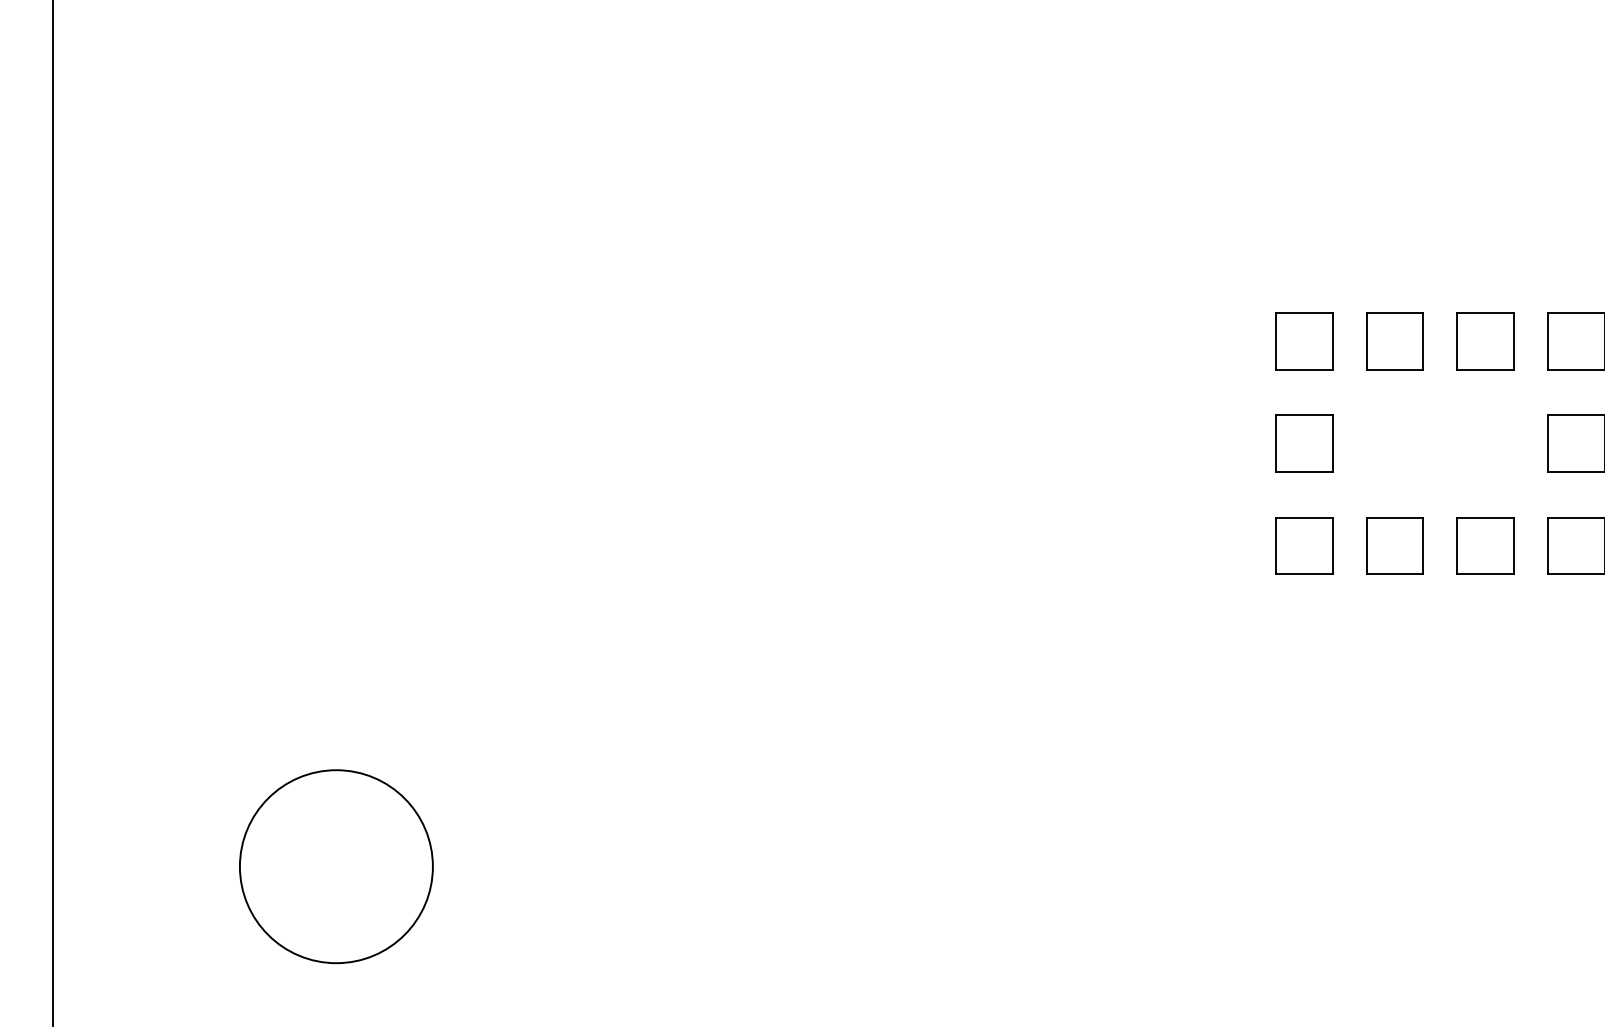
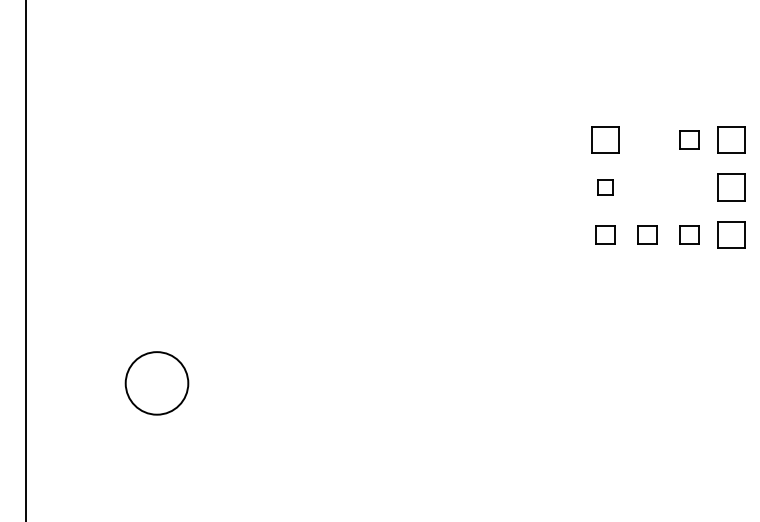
part: (1395, 340) -> (647, 139), removed
part: (1485, 340) -> (689, 139), size x0.7
part: (1304, 443) -> (605, 187), size x0.6
part: (1304, 545) -> (605, 234), size x0.7
part: (1395, 545) -> (647, 234), size x0.7
part: (1485, 545) -> (689, 234), size x0.7
circle: (335, 866) -> (156, 383), size x0.7

